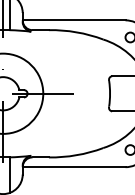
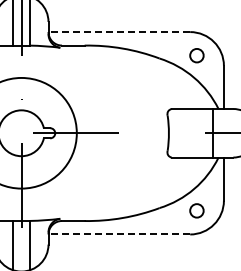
line: (74, 20) -> (119, 32), solid -> dashed
line: (74, 167) -> (119, 234), solid -> dashed

